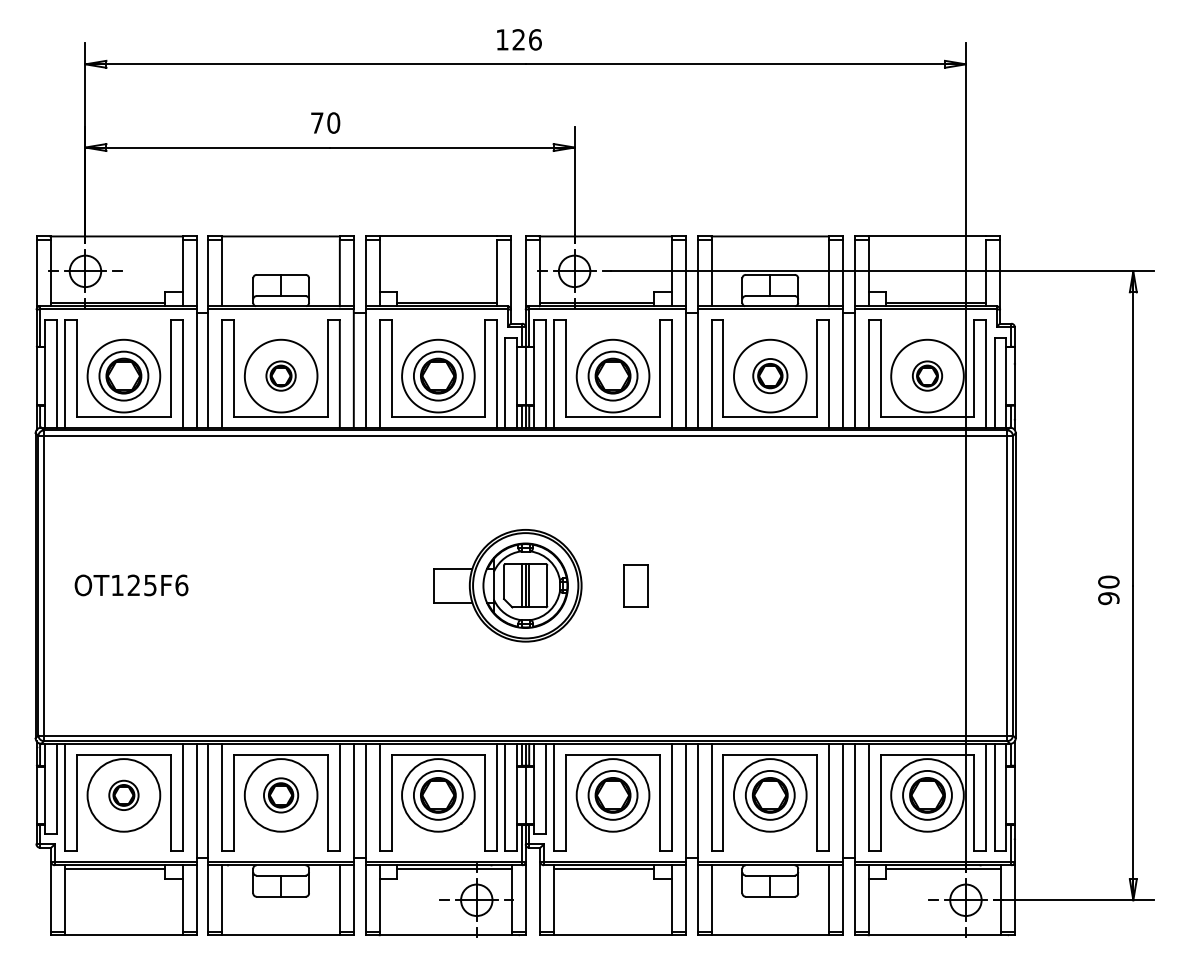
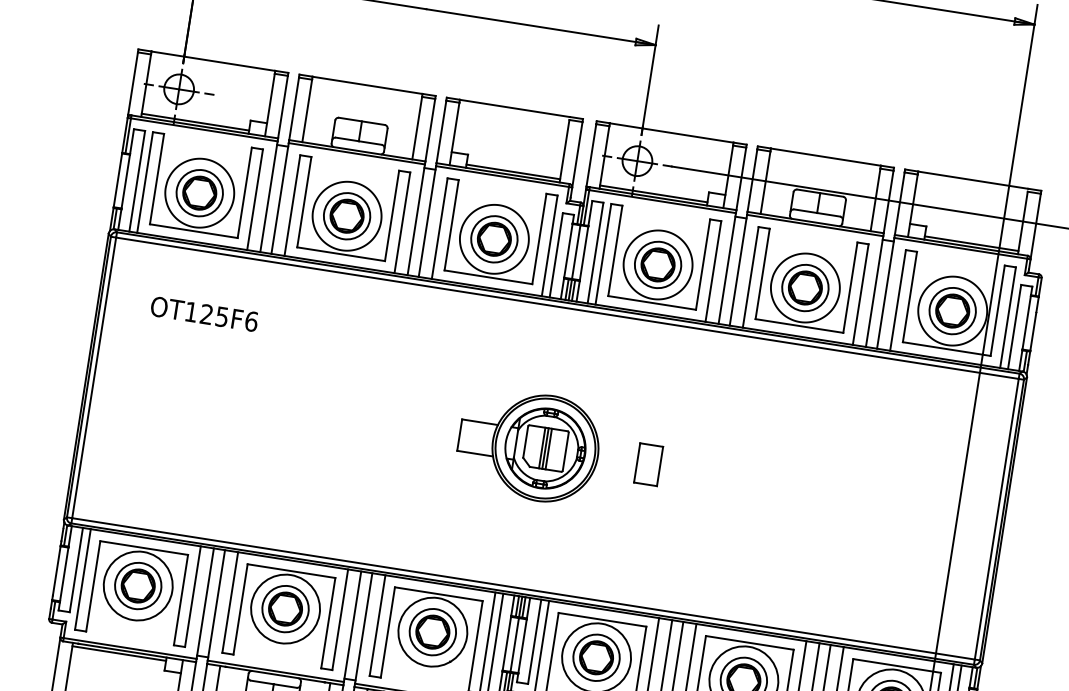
part: (280, 375) -> (346, 215), size x1.67
part: (770, 375) -> (805, 287), size x1.43
part: (927, 375) -> (952, 310), size x1.67
text: (131, 585) -> (204, 314), moved
part: (123, 795) -> (137, 586), size x1.67
part: (280, 795) -> (284, 609), size x1.43

